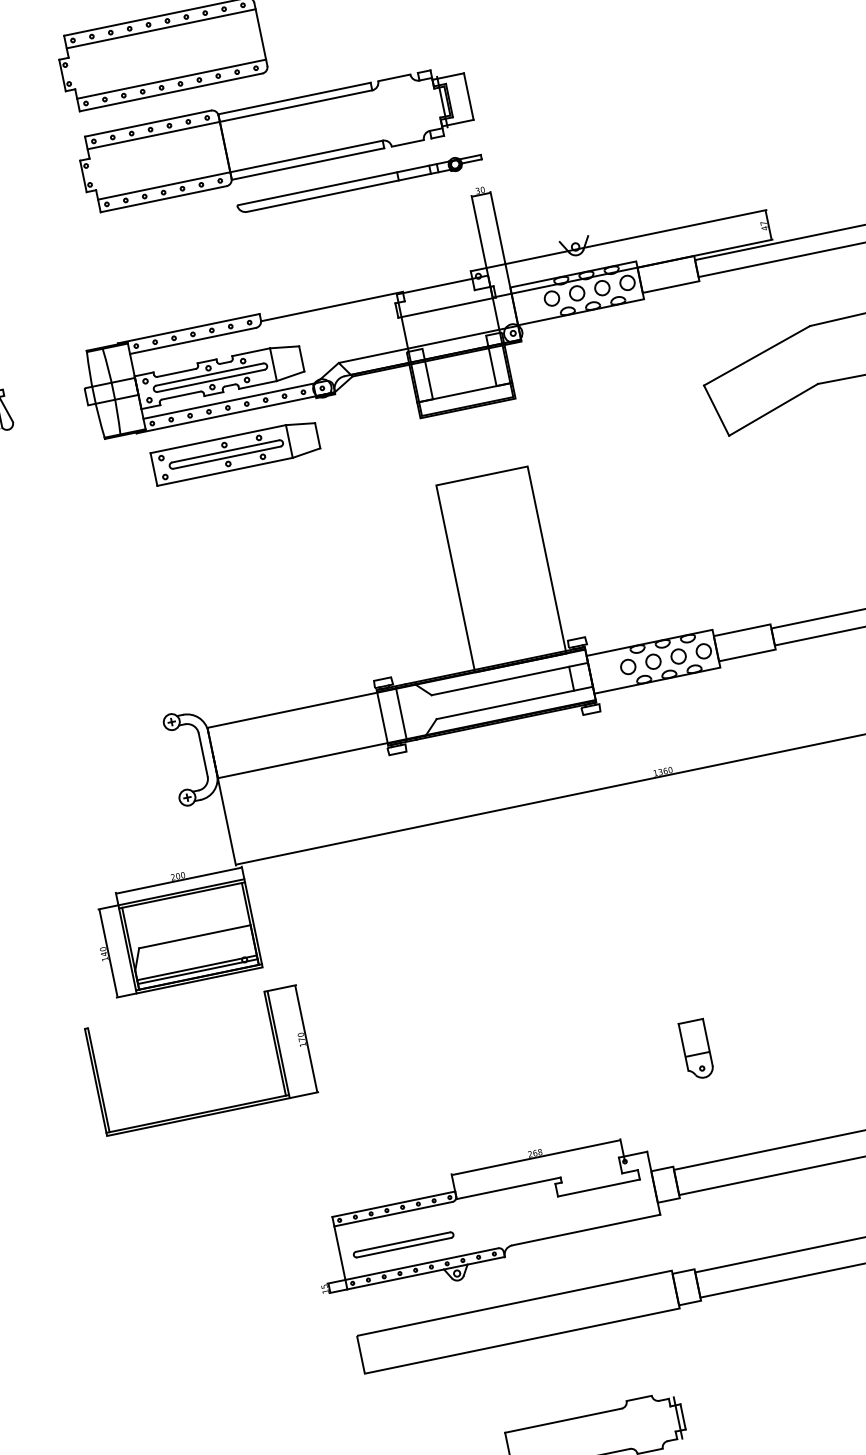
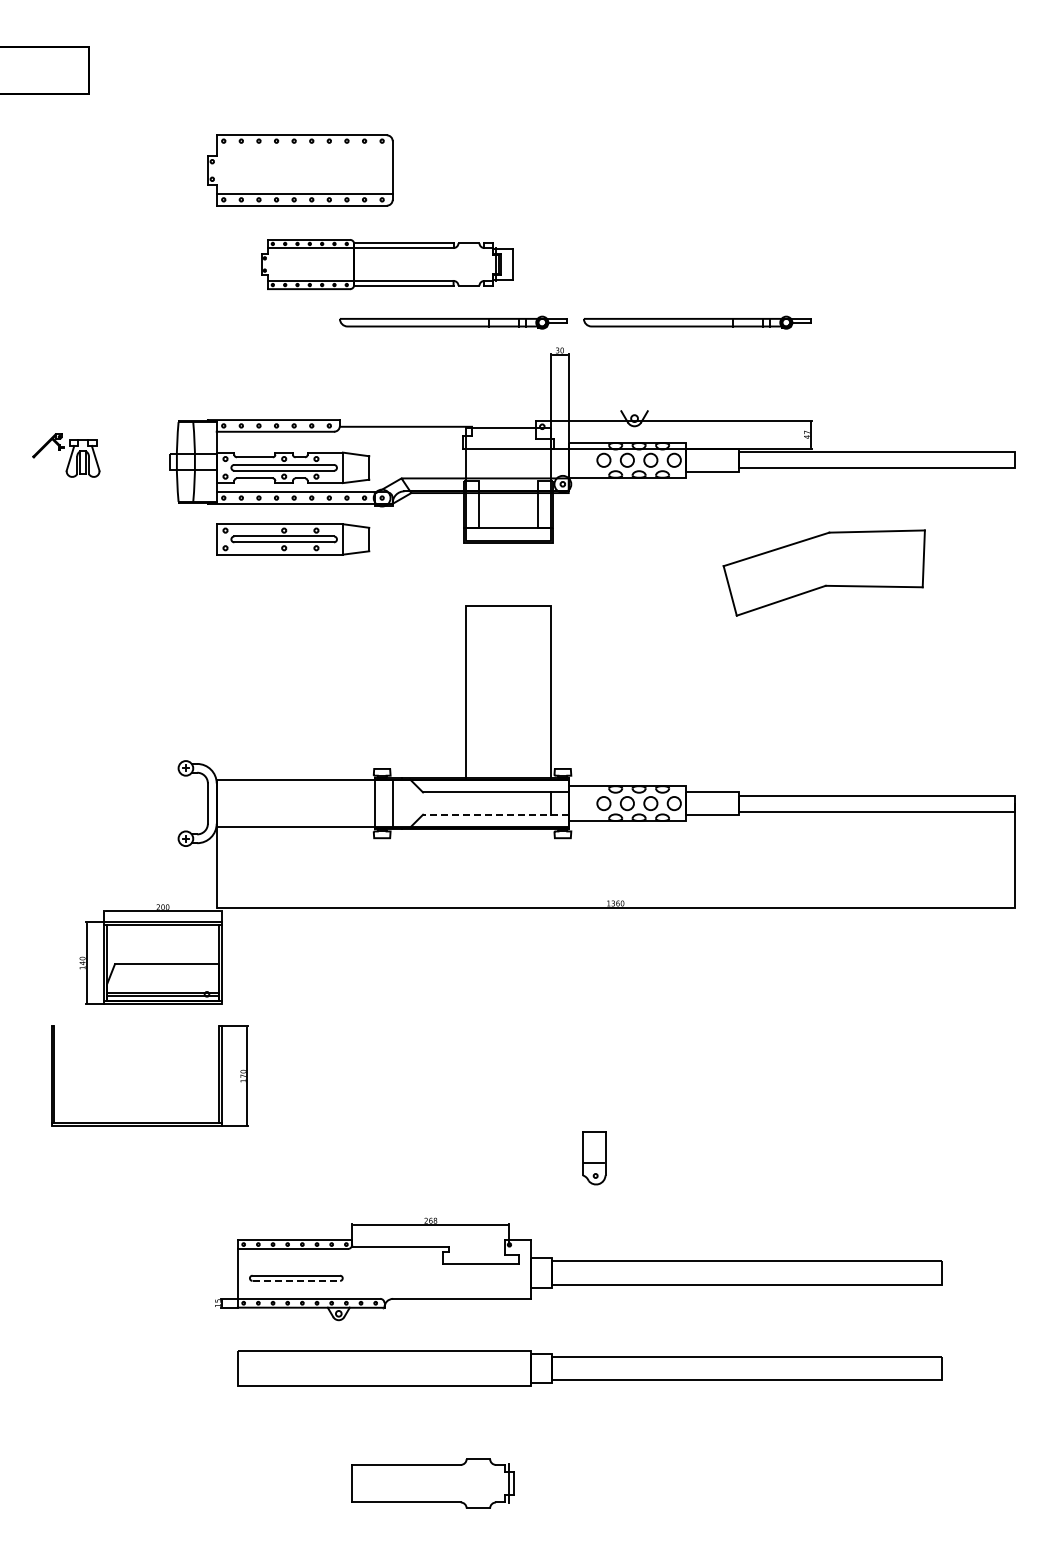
line: (161, 29) -> (304, 147), removed
part: (621, 129) -> (697, 322), added
part: (276, 136) -> (387, 264), size x0.7
line: (514, 702) -> (495, 814), solid -> dashed
line: (404, 1247) -> (296, 1280), solid -> dashed

